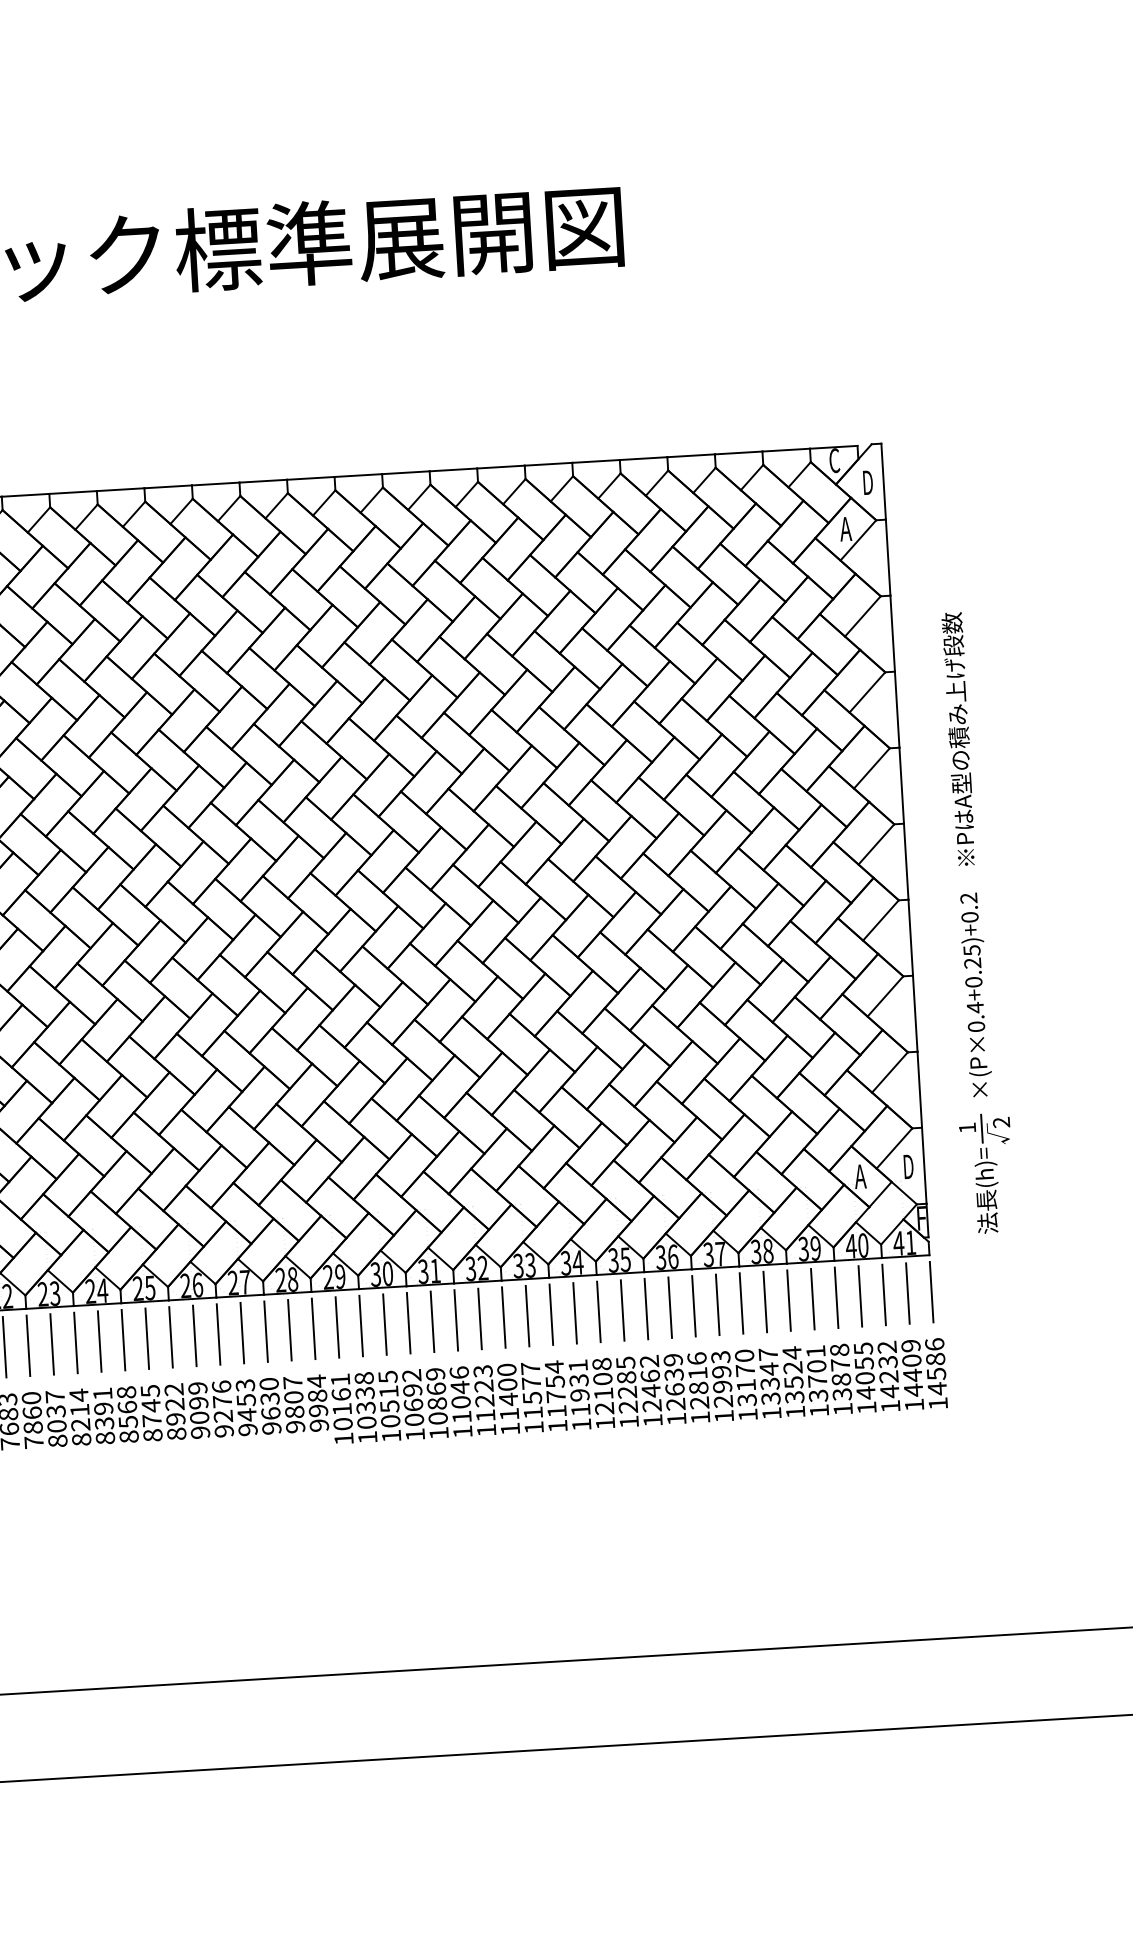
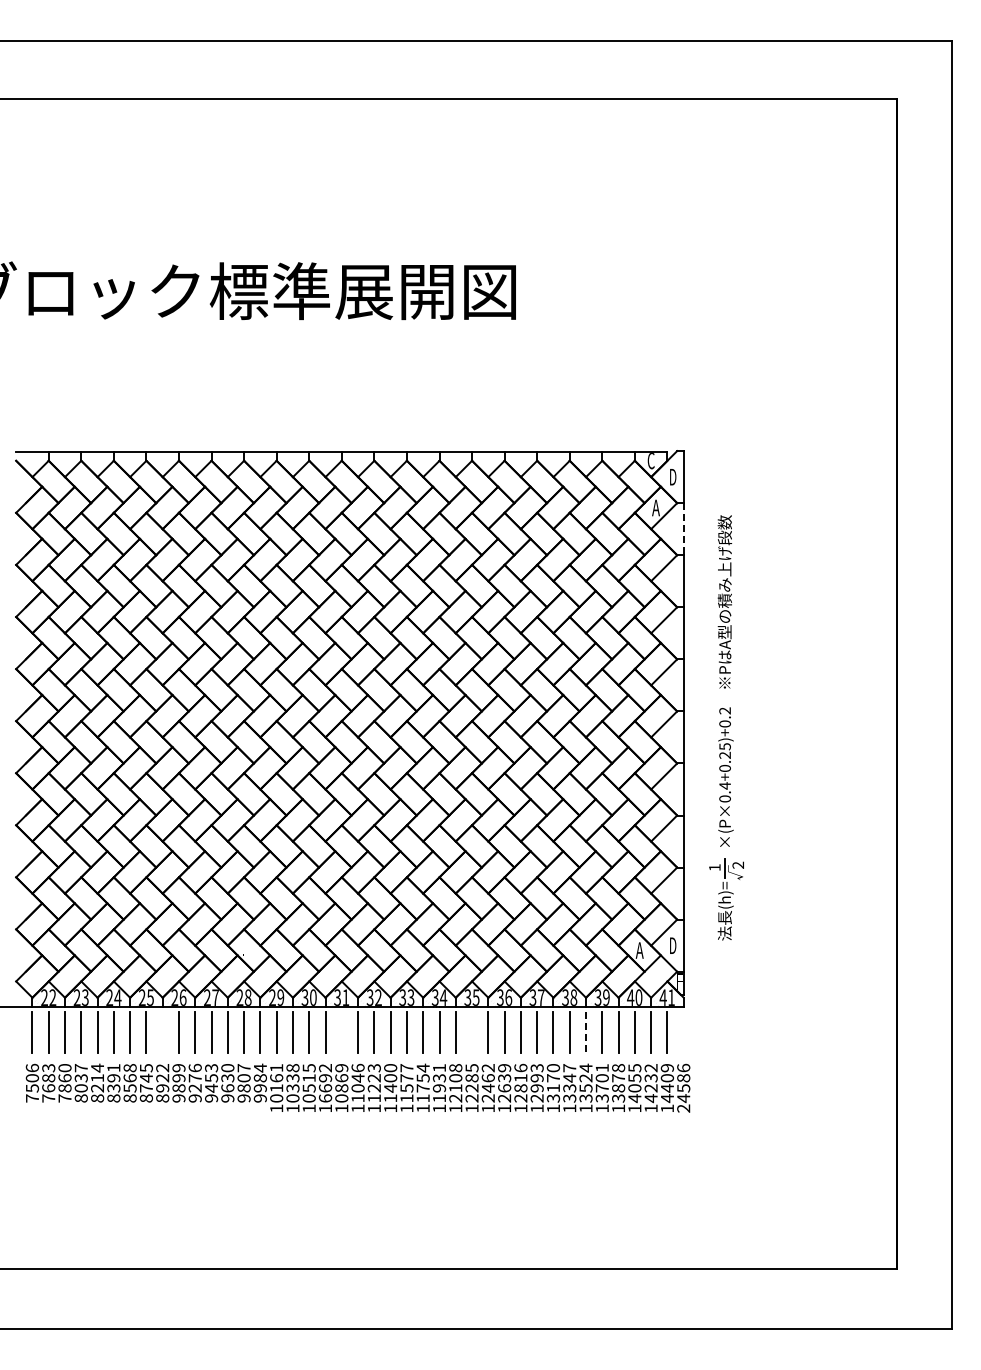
line: (887, 558) -> (683, 529), solid -> dashed
part: (972, 922) -> (726, 727), moved
line: (931, 1291) -> (683, 1031), removed
line: (789, 1300) -> (586, 1032), solid -> dashed
line: (623, 1309) -> (472, 1031), removed
line: (431, 1320) -> (341, 1031), removed
line: (170, 1336) -> (162, 1031), removed
text: (937, 1403) -> (683, 1108), 14586 -> 24586
text: (198, 1418) -> (178, 1088), 9099 -> 9899
text: (414, 1419) -> (325, 1098), 10692 -> 16692

